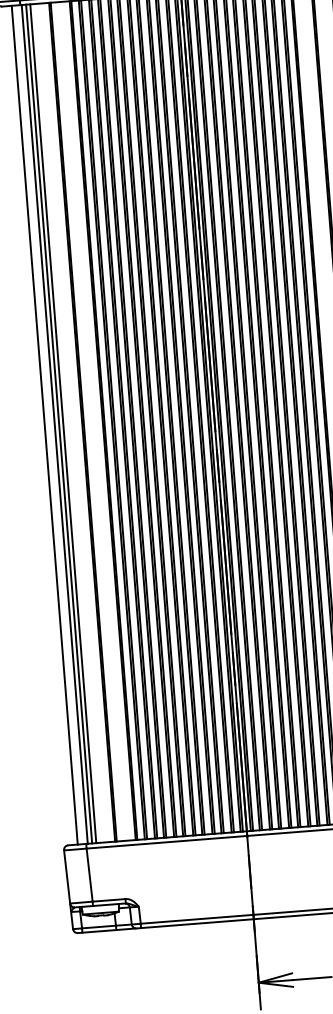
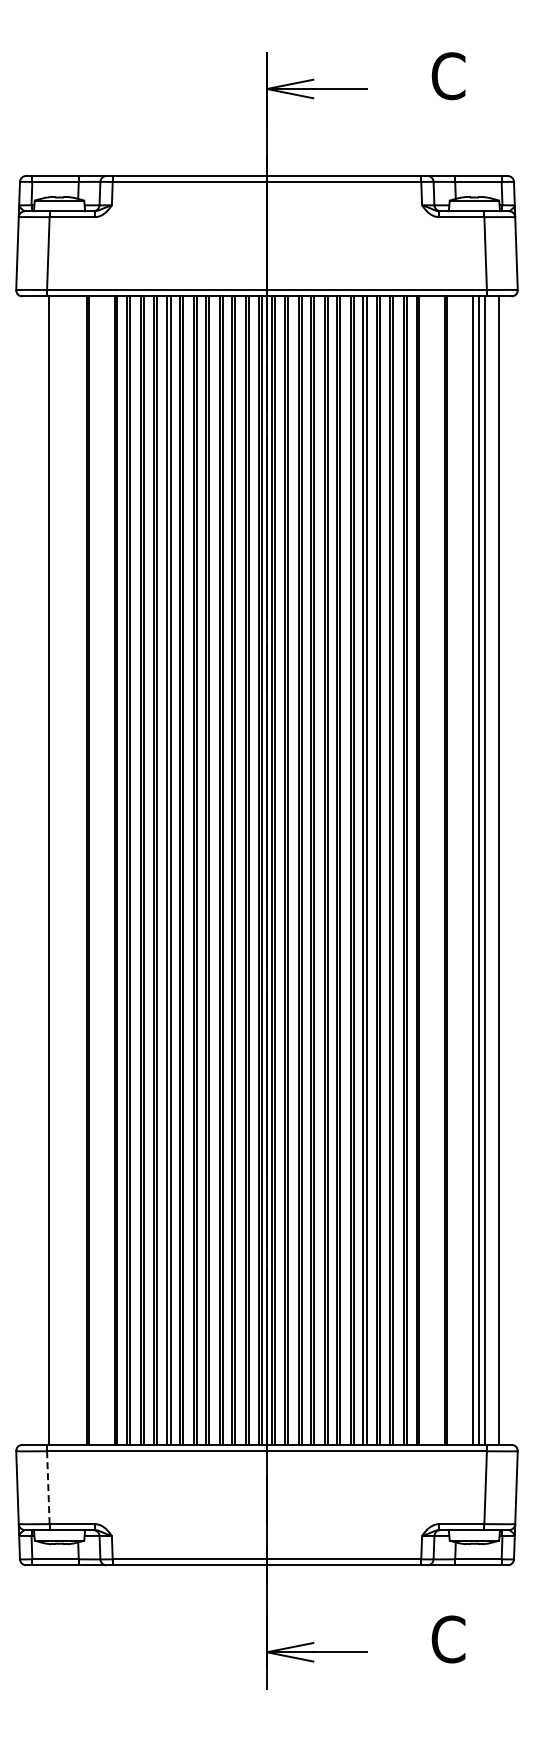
line: (59, 423) -> (55, 870), removed
line: (63, 423) -> (60, 870), removed
line: (44, 425) -> (35, 870), removed
line: (89, 874) -> (48, 1487), solid -> dashed

